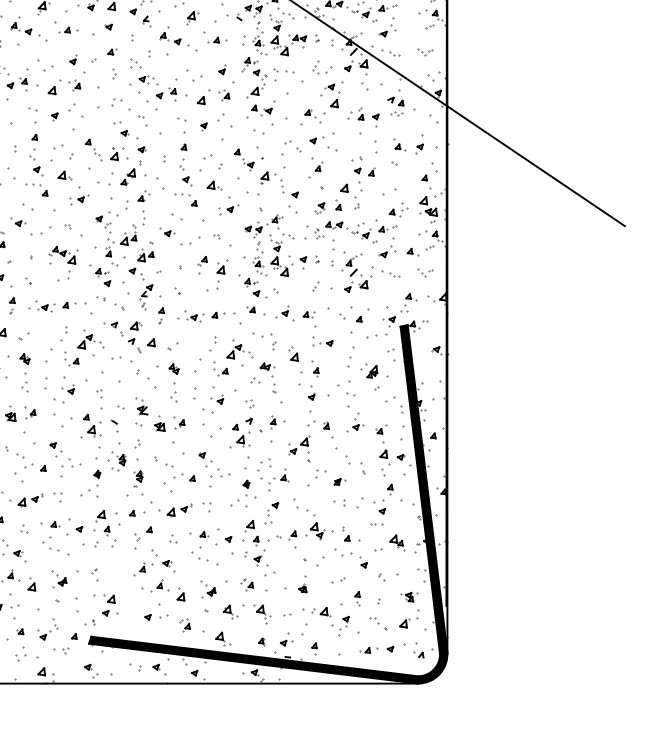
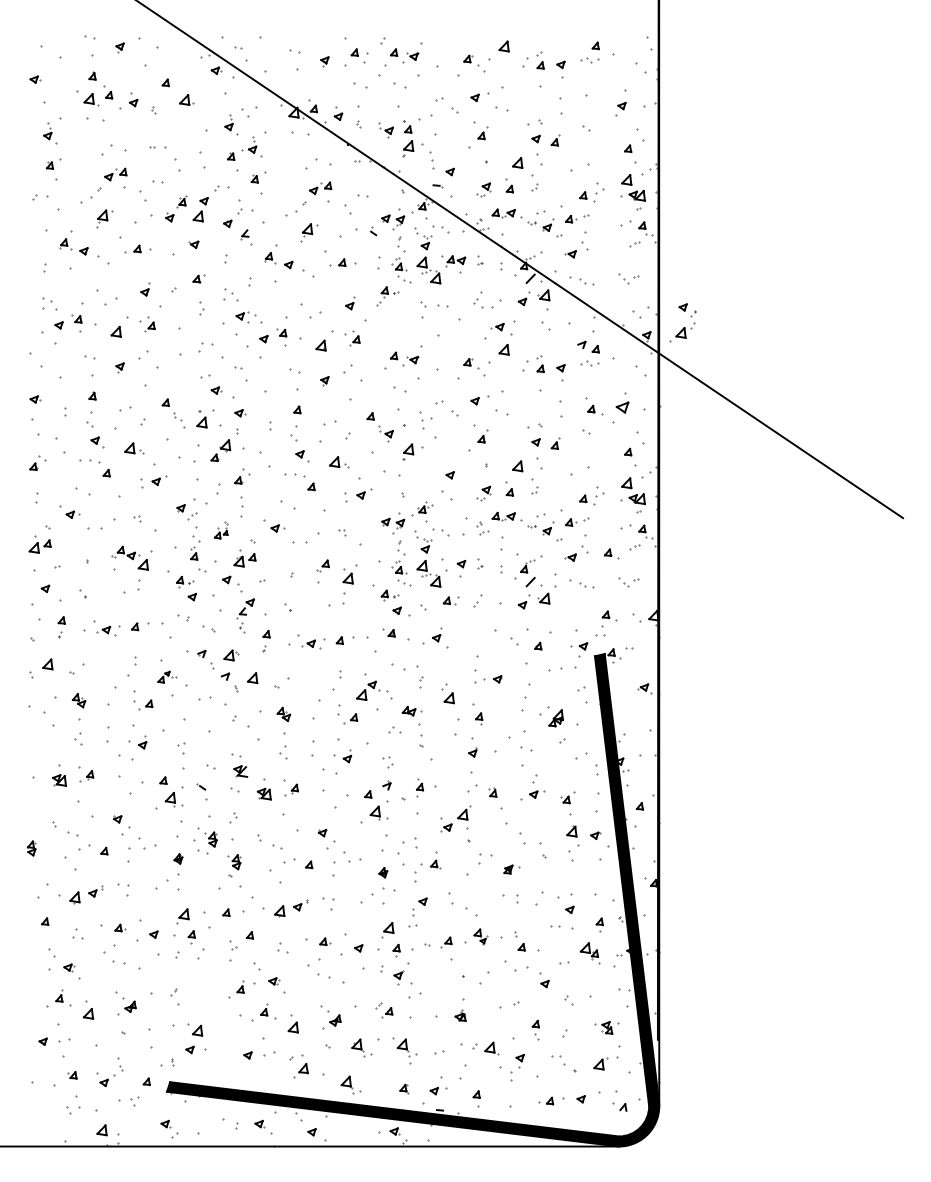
part: (256, 83) -> (682, 322), moved
part: (419, 149) -> (620, 412), size x1.6
part: (281, 186) -> (421, 420), moved
part: (127, 235) -> (220, 530), size x0.6
part: (308, 314) -> (450, 600), moved
part: (89, 342) -> (167, 677), size x0.6
part: (390, 489) -> (599, 924), moved
part: (376, 524) -> (561, 927), size x1.4
part: (317, 530) -> (480, 936), size x0.7
part: (185, 625) -> (299, 1066), size x1.4

